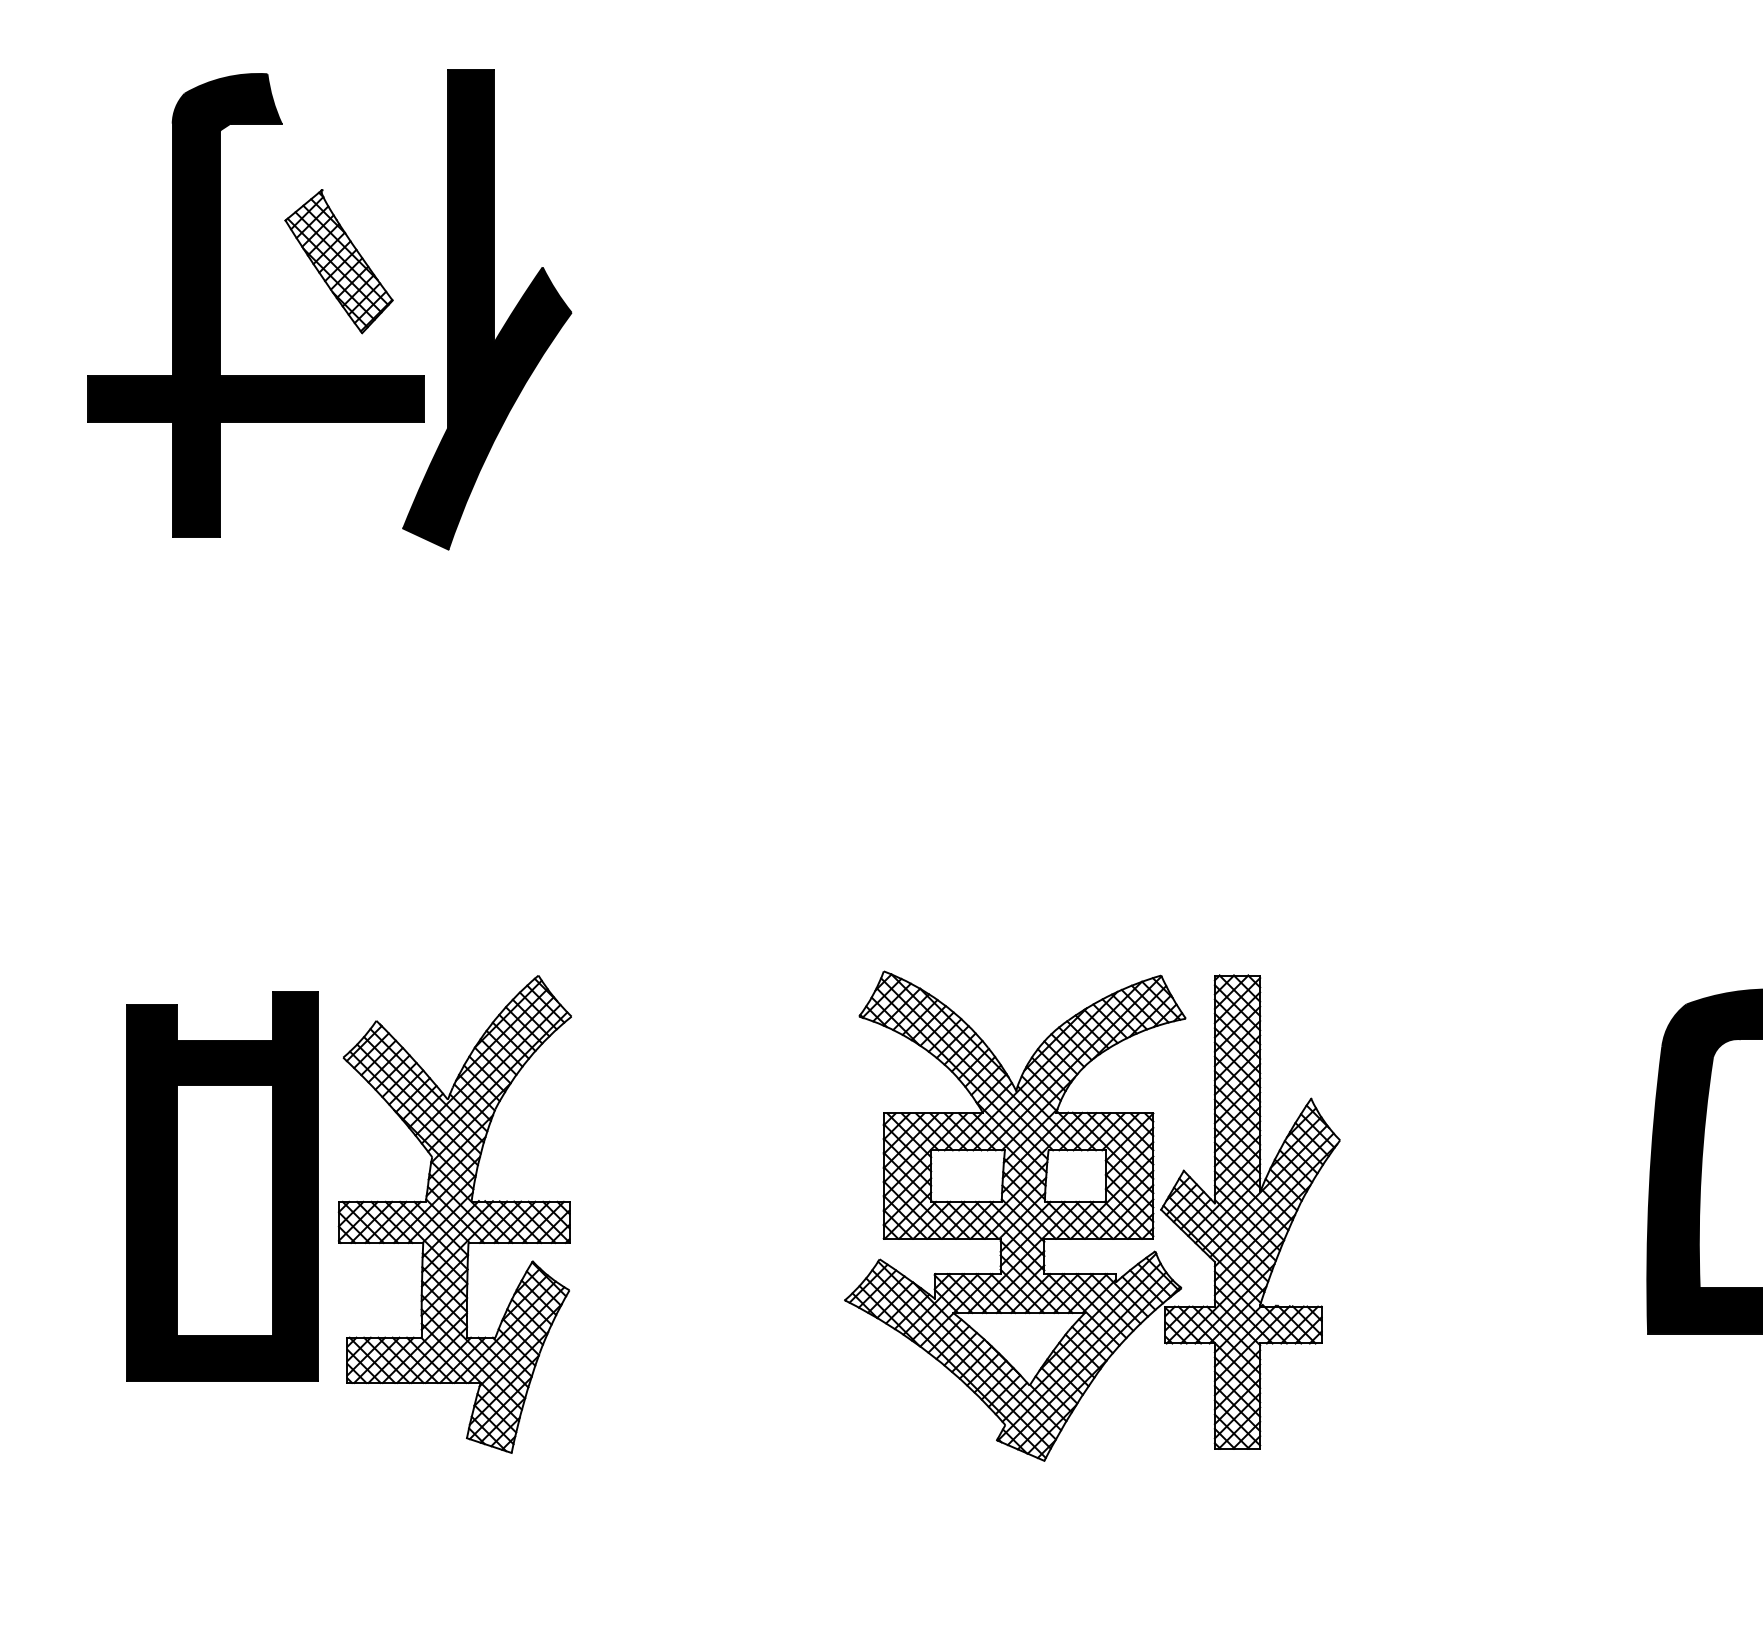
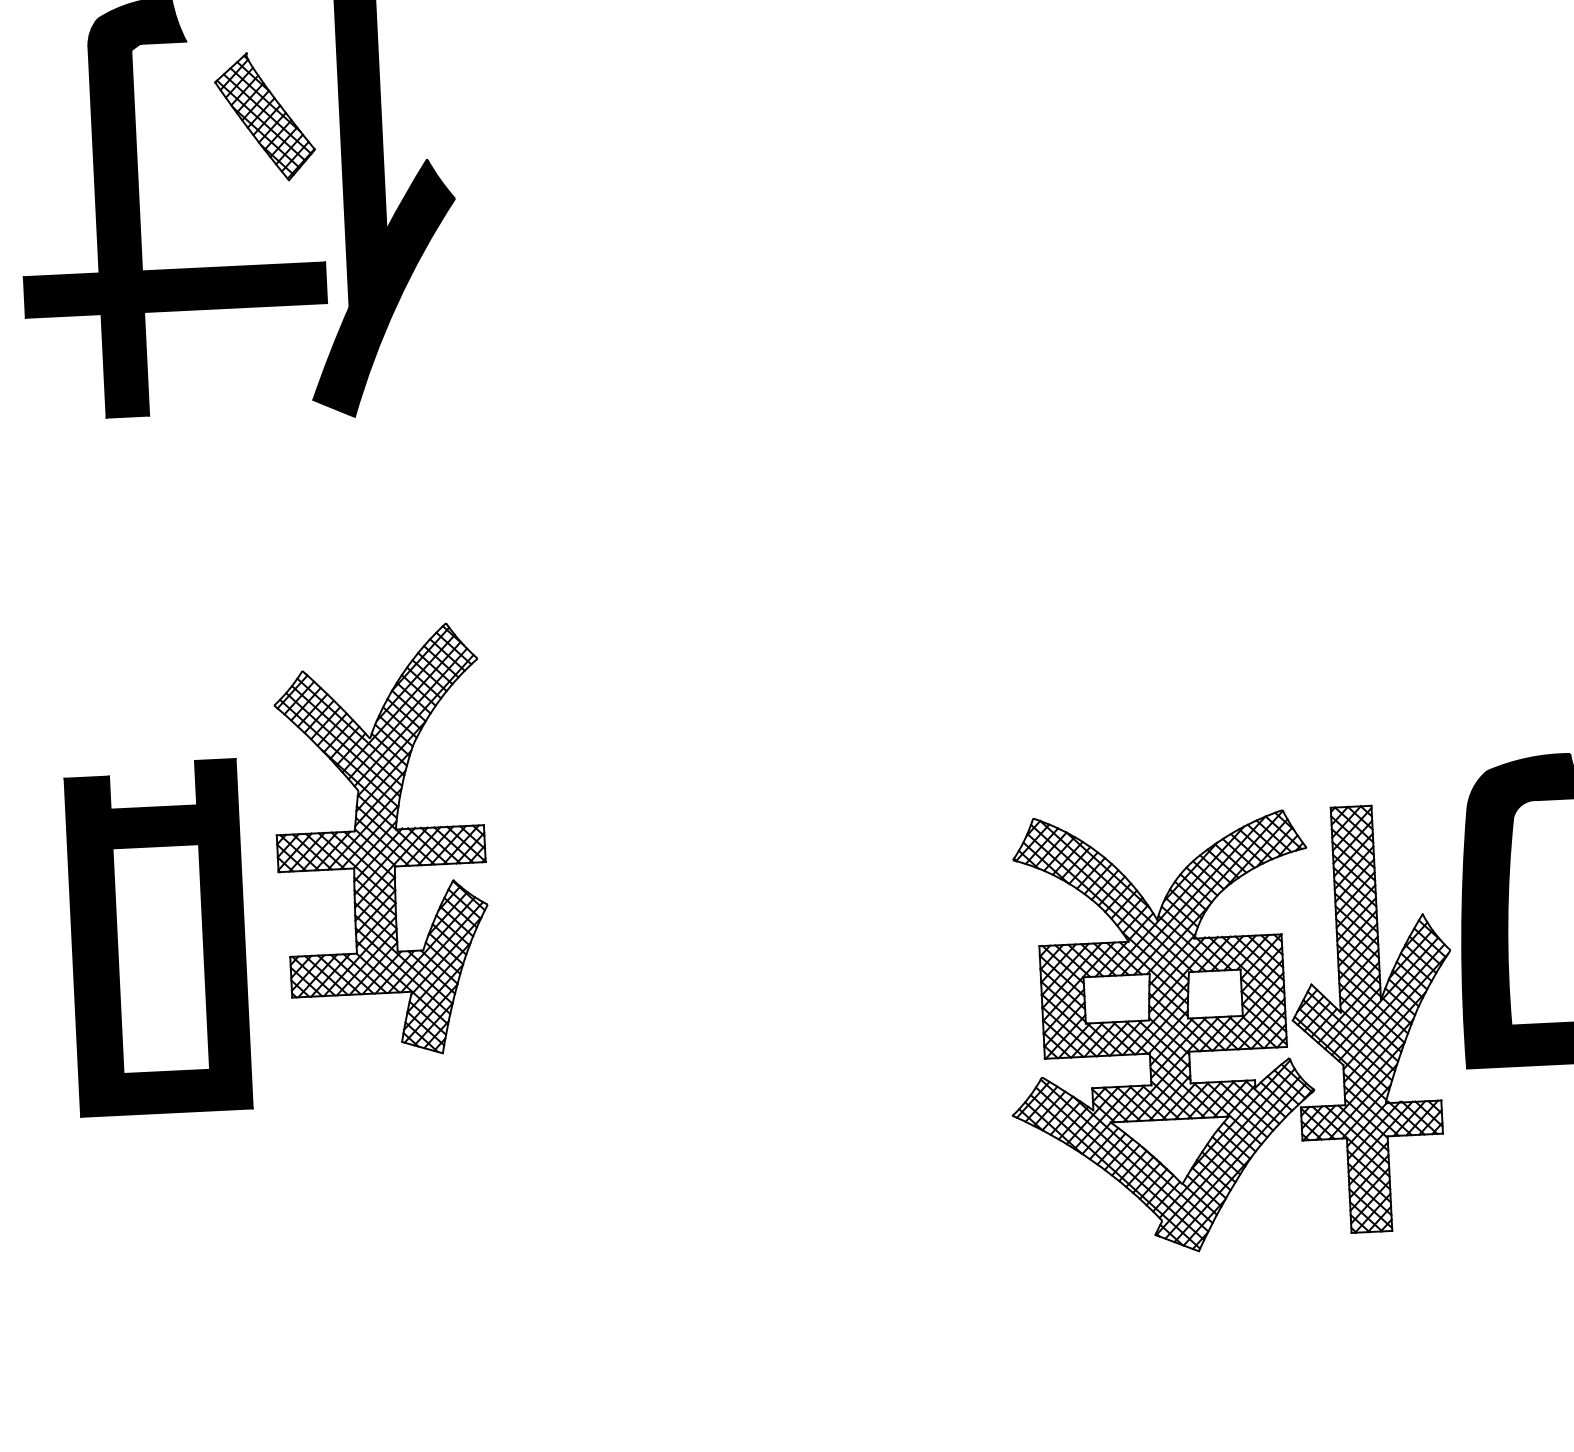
part: (338, 261) -> (264, 116), moved
part: (222, 1186) -> (157, 938), moved
part: (454, 1214) -> (381, 841), moved
part: (1092, 1215) -> (1231, 1028), moved

